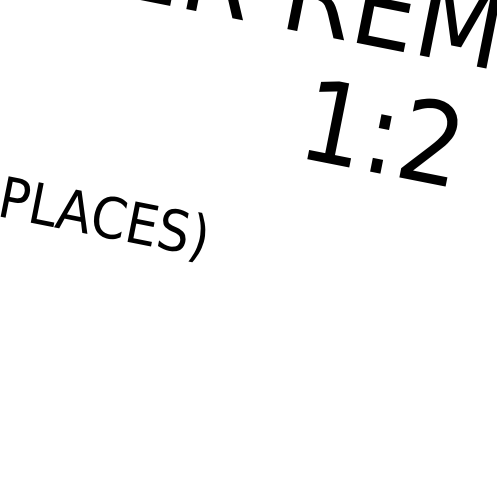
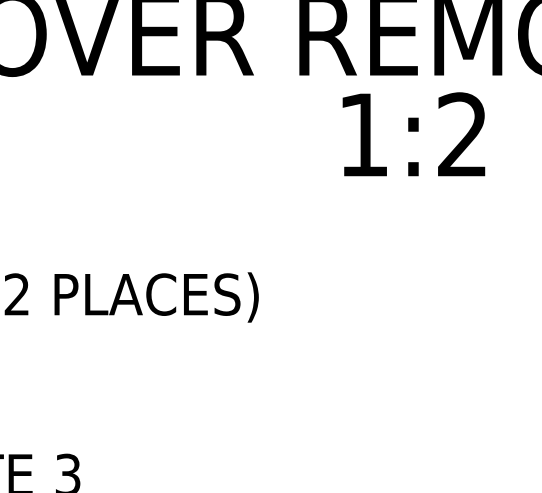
text: (383, 131) -> (413, 134), moved

